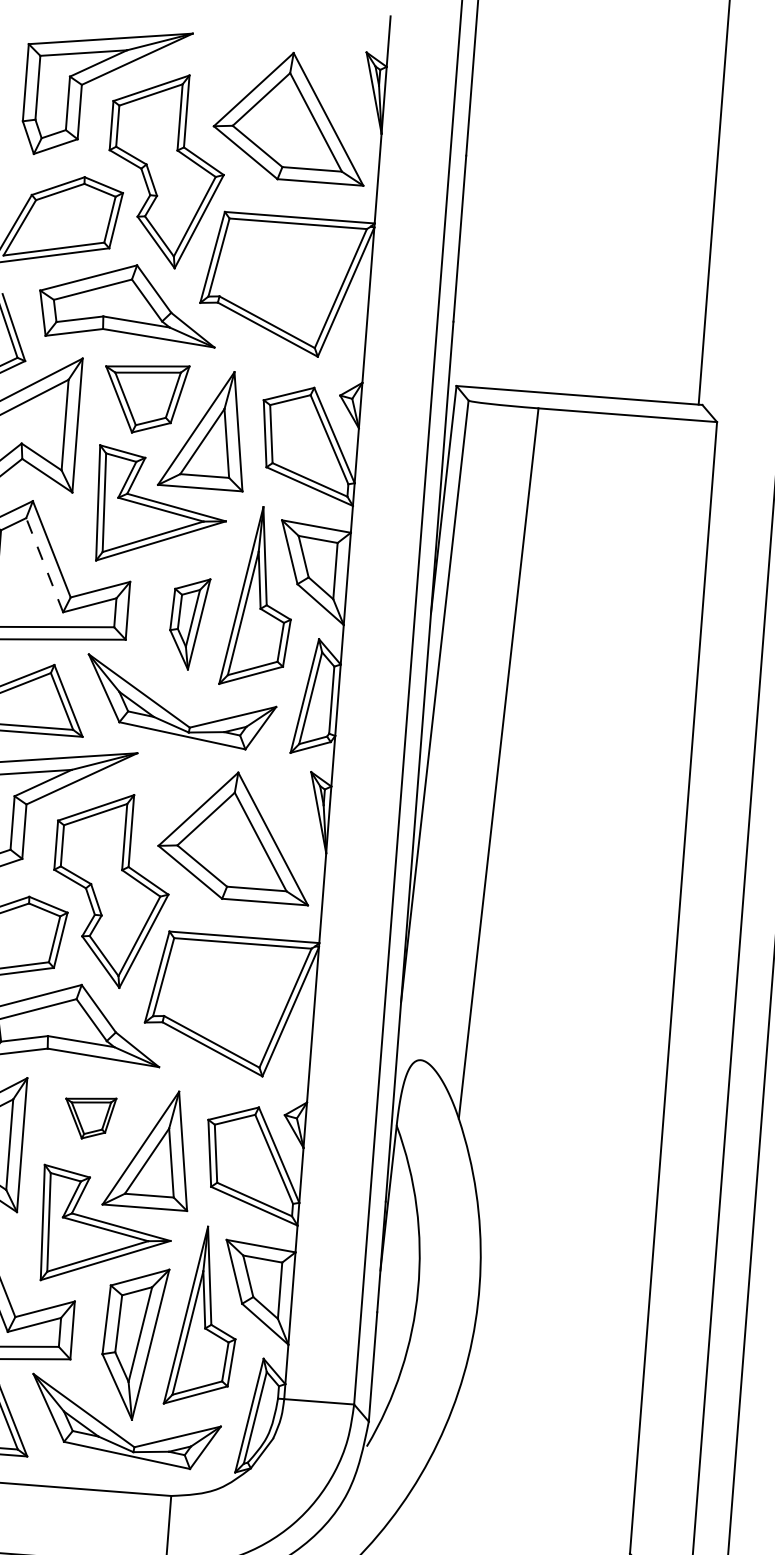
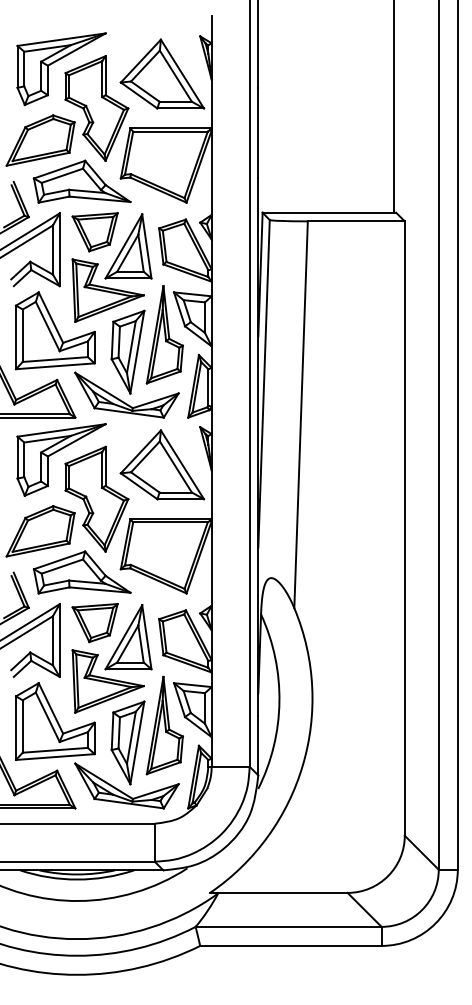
line: (44, 565) -> (47, 326), dashed -> solid
part: (187, 622) -> (127, 351), size x1.67
part: (88, 1116) -> (94, 622), size x1.67

